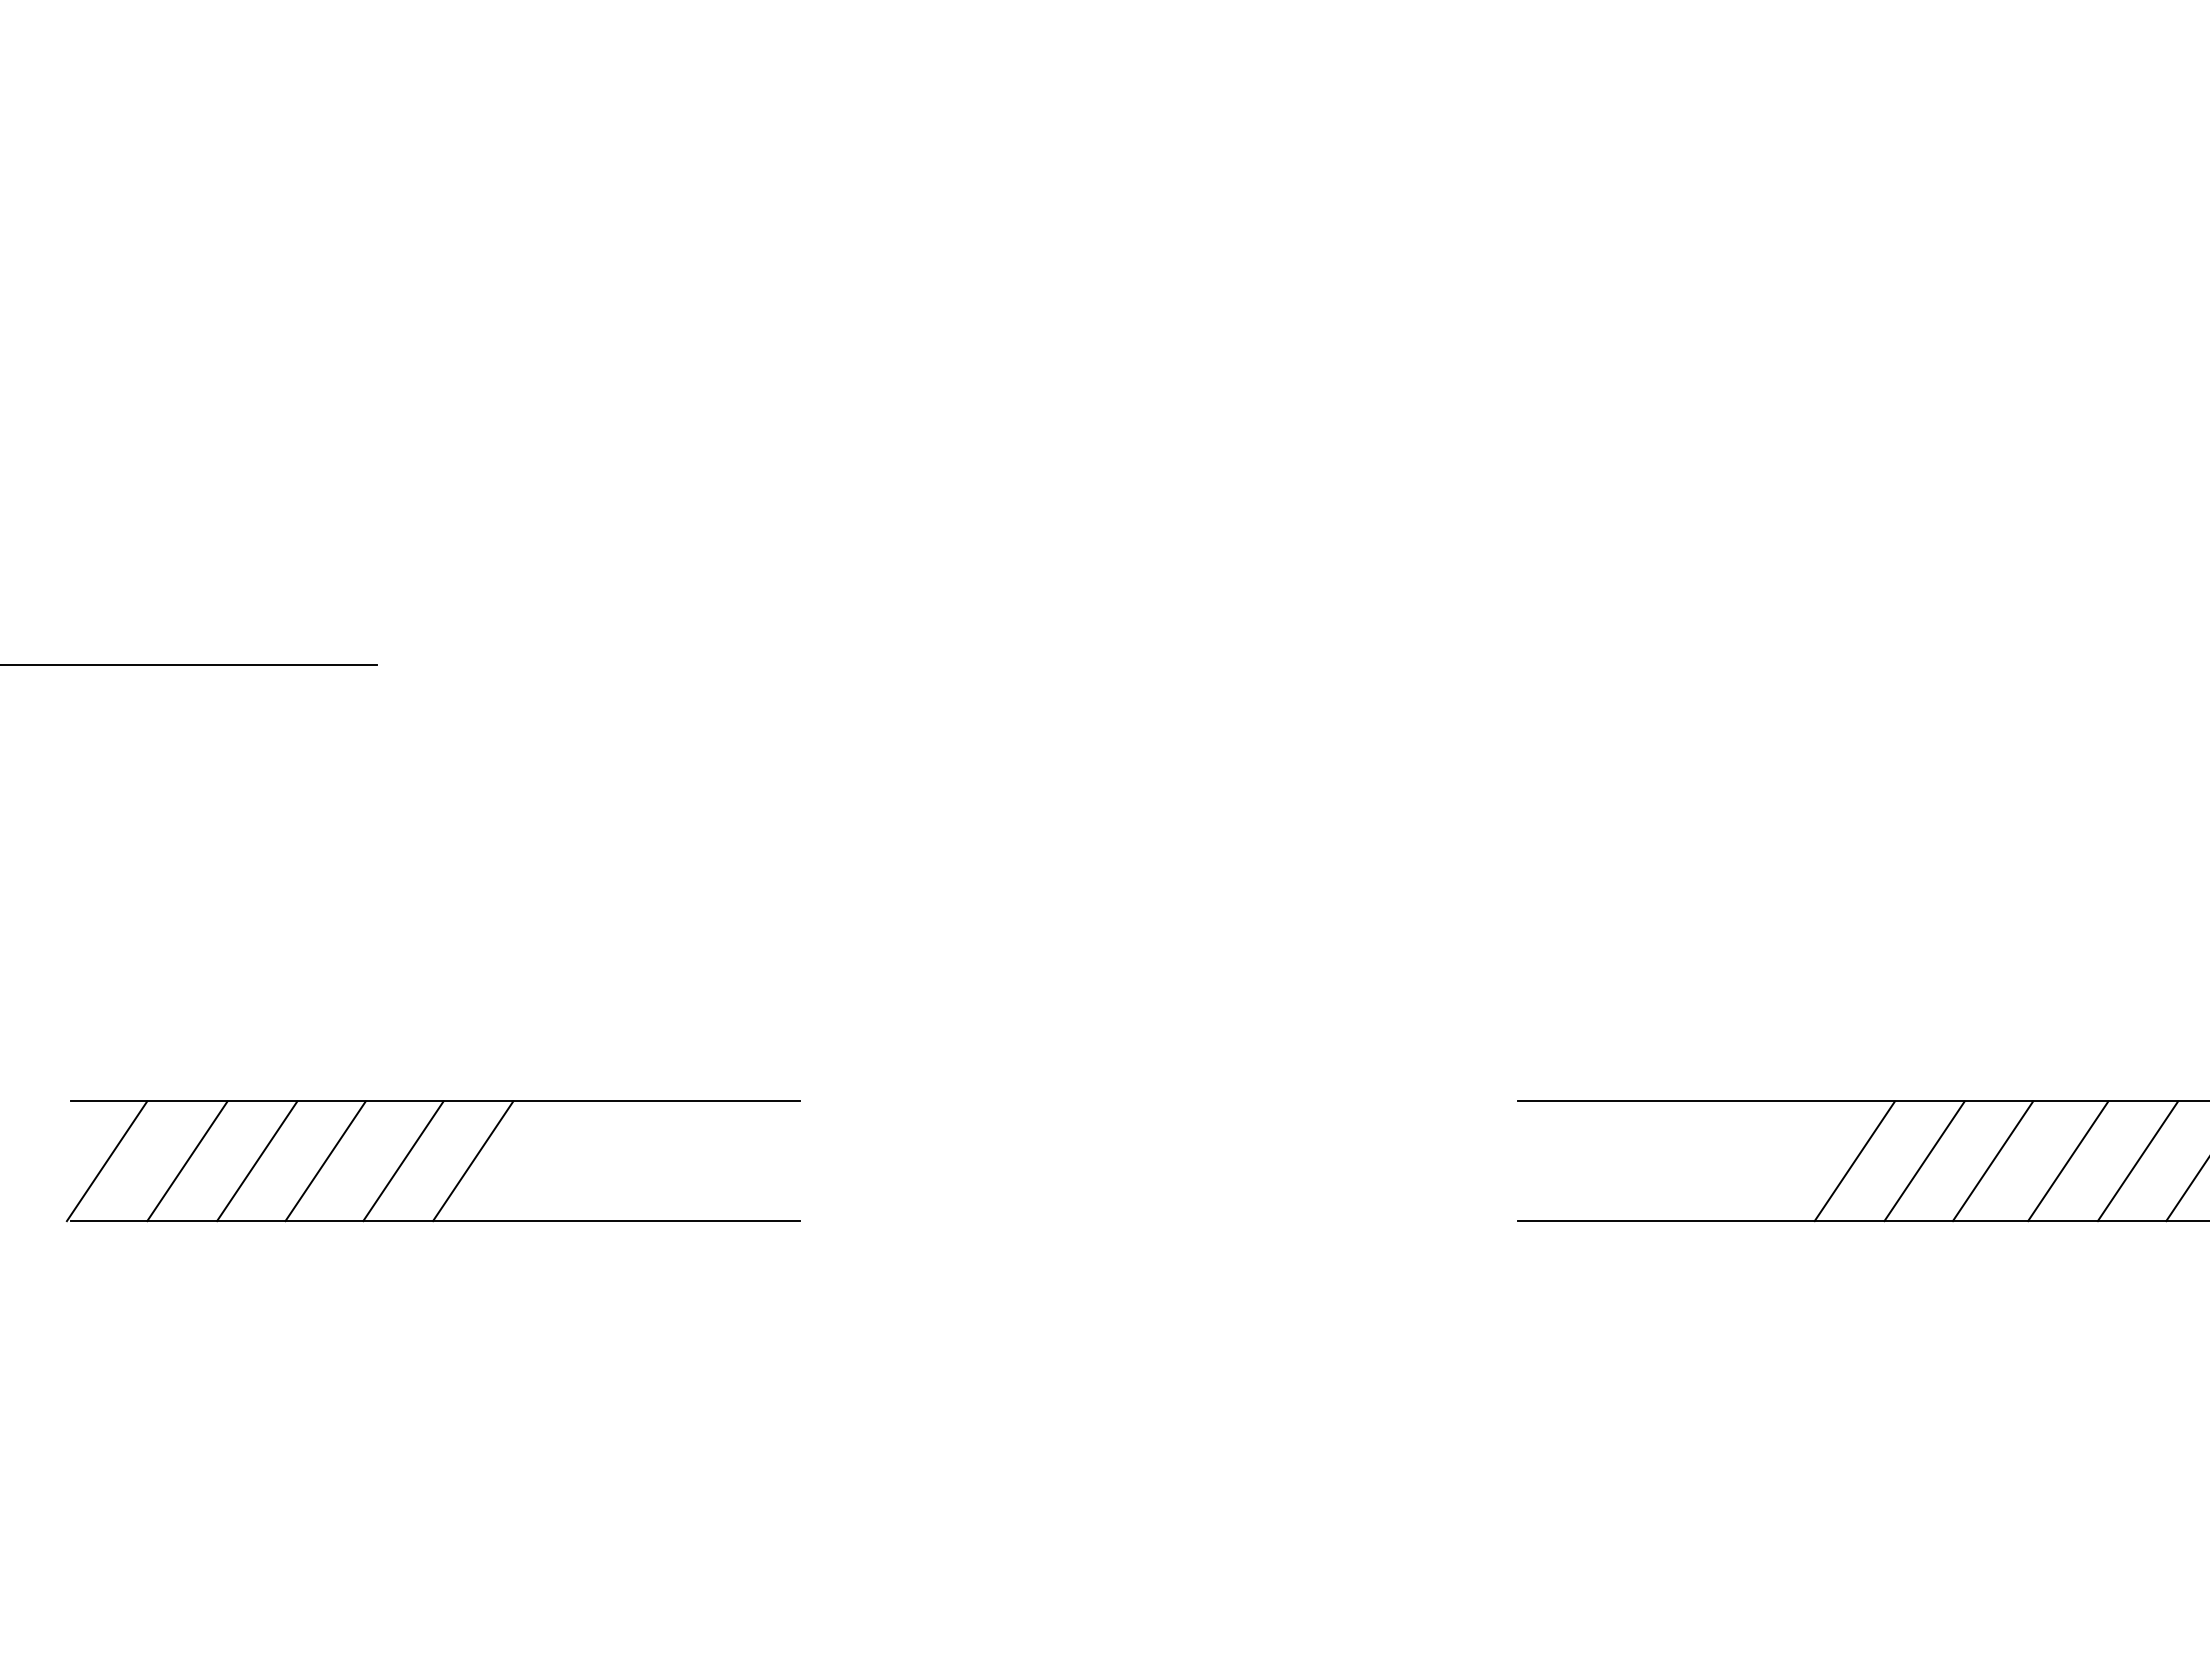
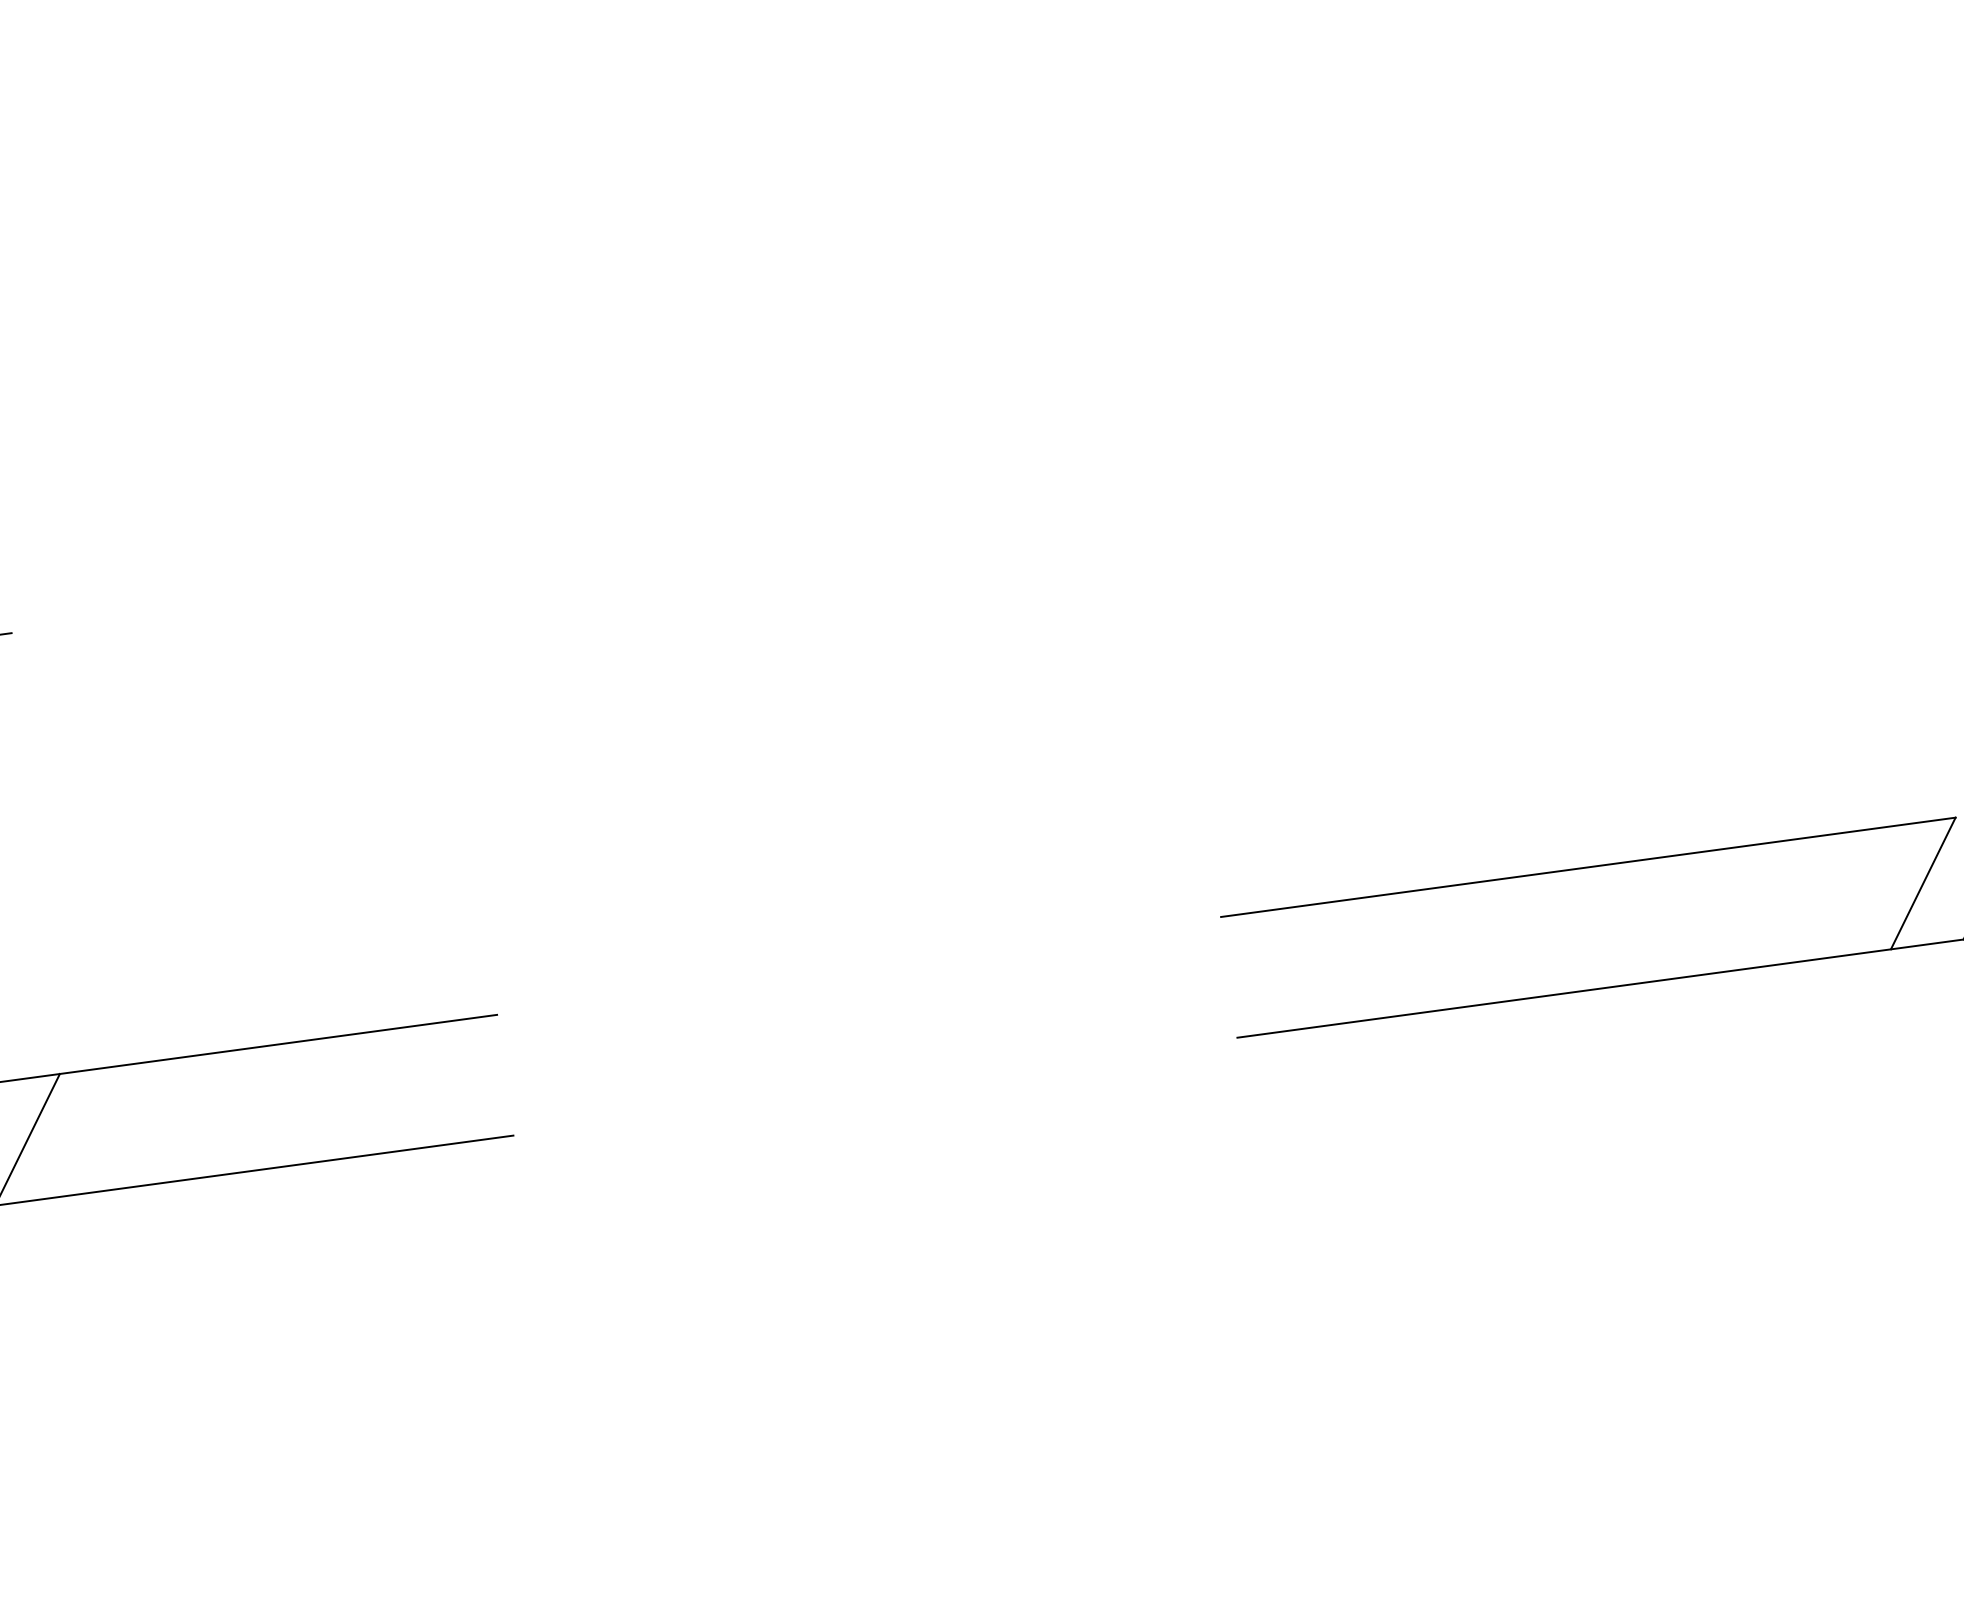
line: (403, 1161) -> (106, 1129), removed
line: (473, 1161) -> (176, 1119), removed
line: (1854, 1161) -> (1568, 931), removed
line: (1924, 1161) -> (1639, 922), removed
line: (1992, 1161) -> (1707, 912), removed
line: (2068, 1161) -> (1784, 902), removed
line: (2137, 1161) -> (1853, 893), removed

